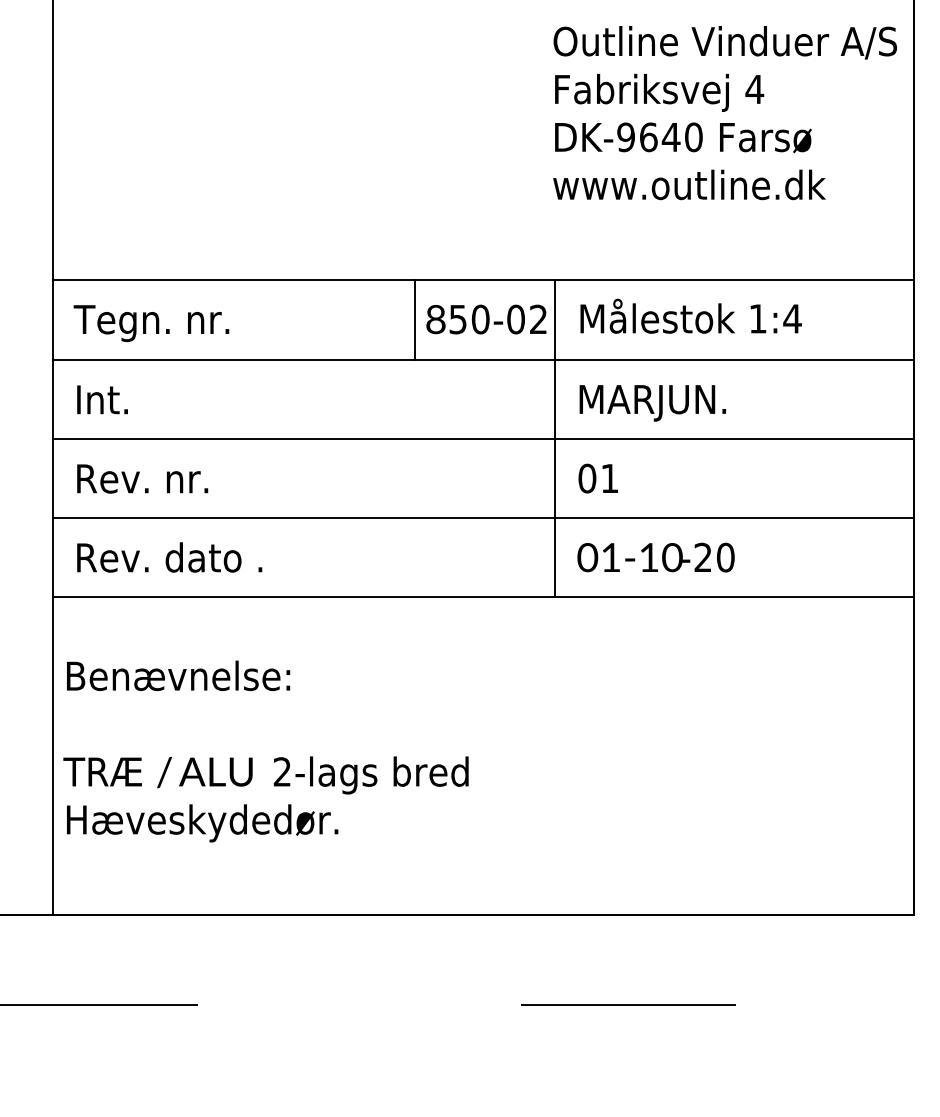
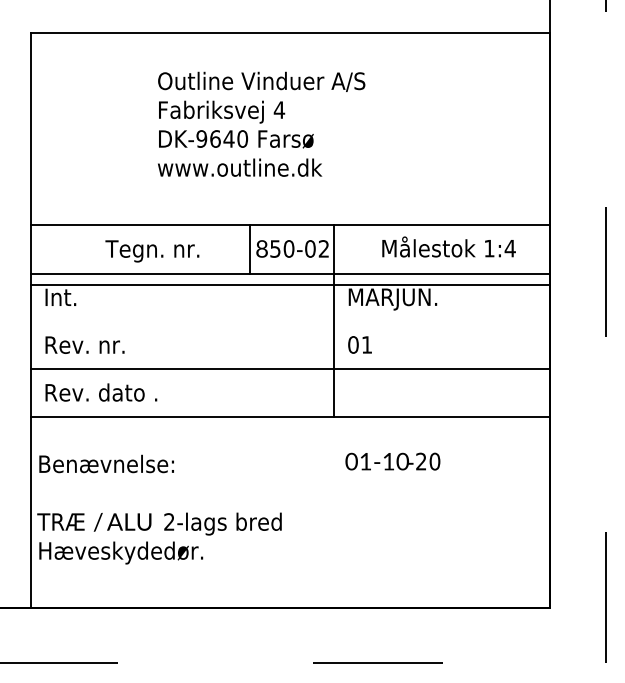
text: (724, 111) -> (261, 123), moved
text: (690, 315) -> (448, 246), moved
text: (151, 323) -> (152, 251), moved
line: (483, 439) -> (290, 285), moved
text: (655, 557) -> (392, 461), moved

